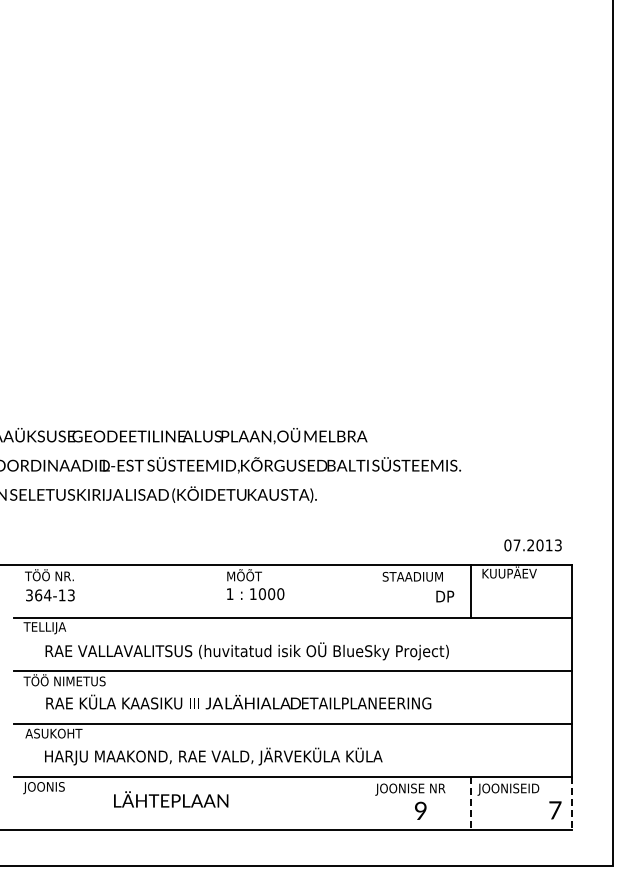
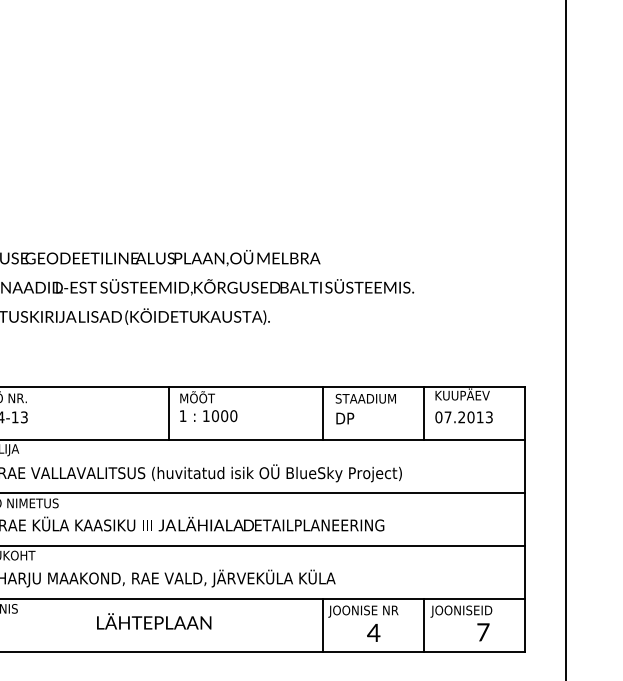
text: (532, 545) -> (463, 417), moved
line: (216, 590) -> (169, 412), added
line: (370, 590) -> (323, 412), added
text: (445, 596) -> (345, 418), moved
text: (171, 799) -> (154, 621), moved
line: (370, 803) -> (323, 625), added
line: (471, 803) -> (424, 625), dashed -> solid
line: (571, 803) -> (524, 625), dashed -> solid
text: (420, 810) -> (373, 632), 9 -> 4
text: (555, 810) -> (483, 632), moved

